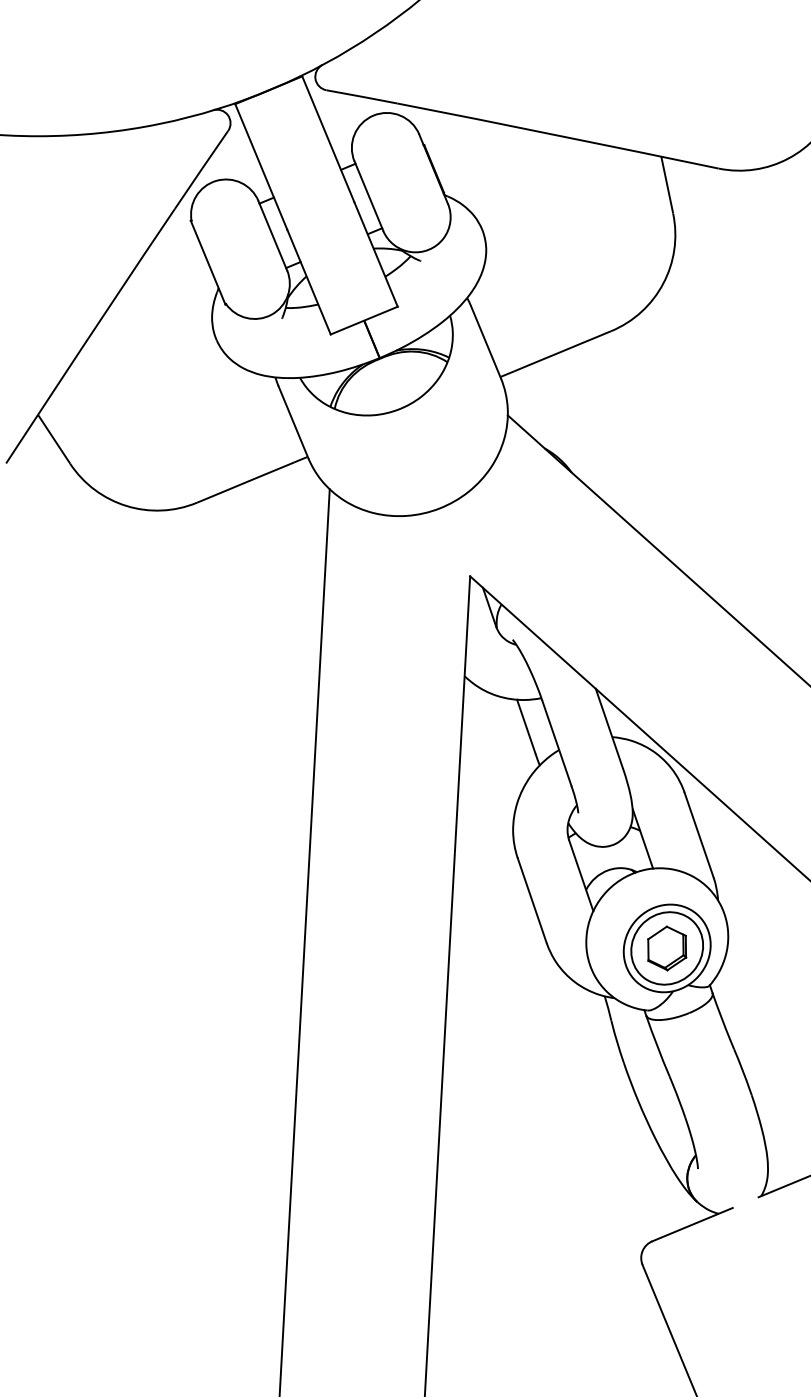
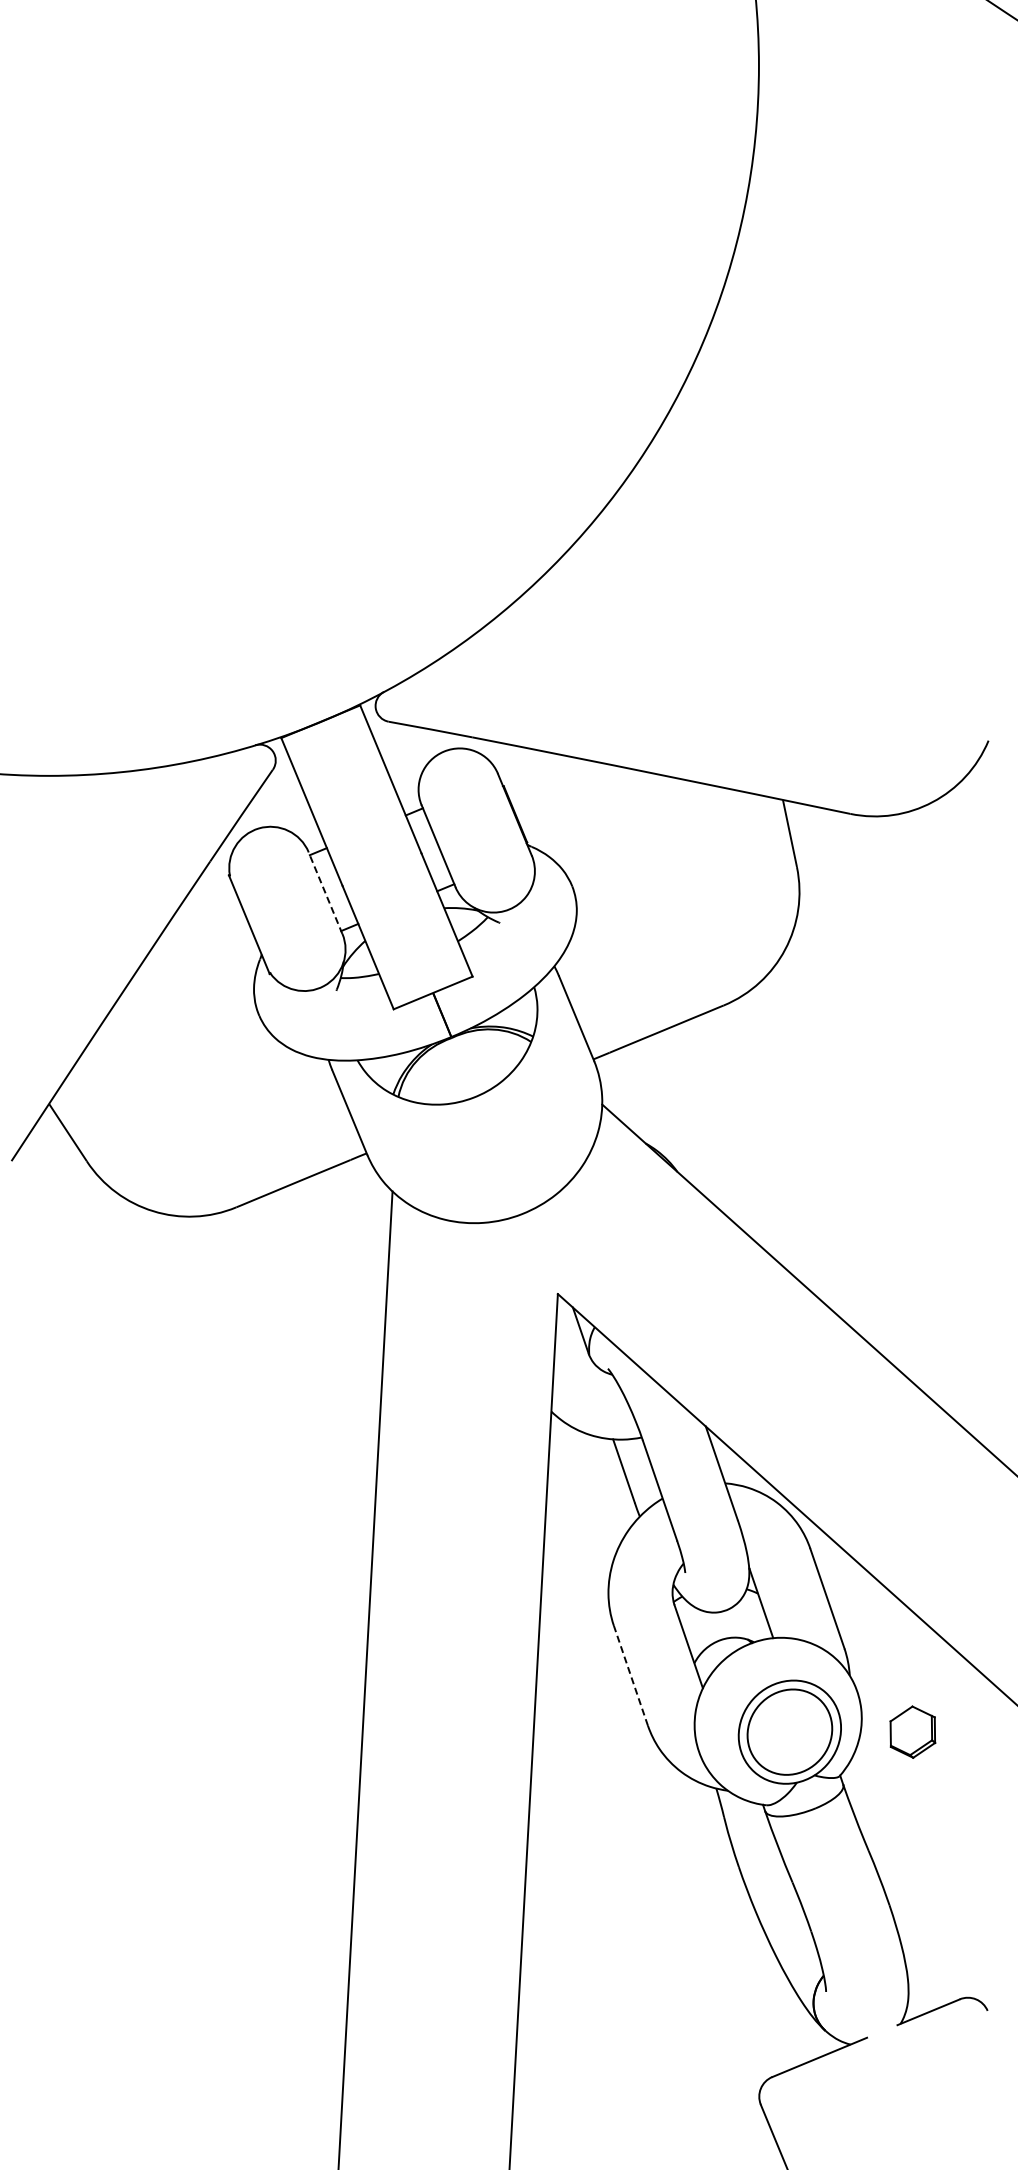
line: (272, 235) -> (325, 892), solid -> dashed
line: (531, 900) -> (630, 1675), solid -> dashed
part: (666, 947) -> (912, 1731), moved

